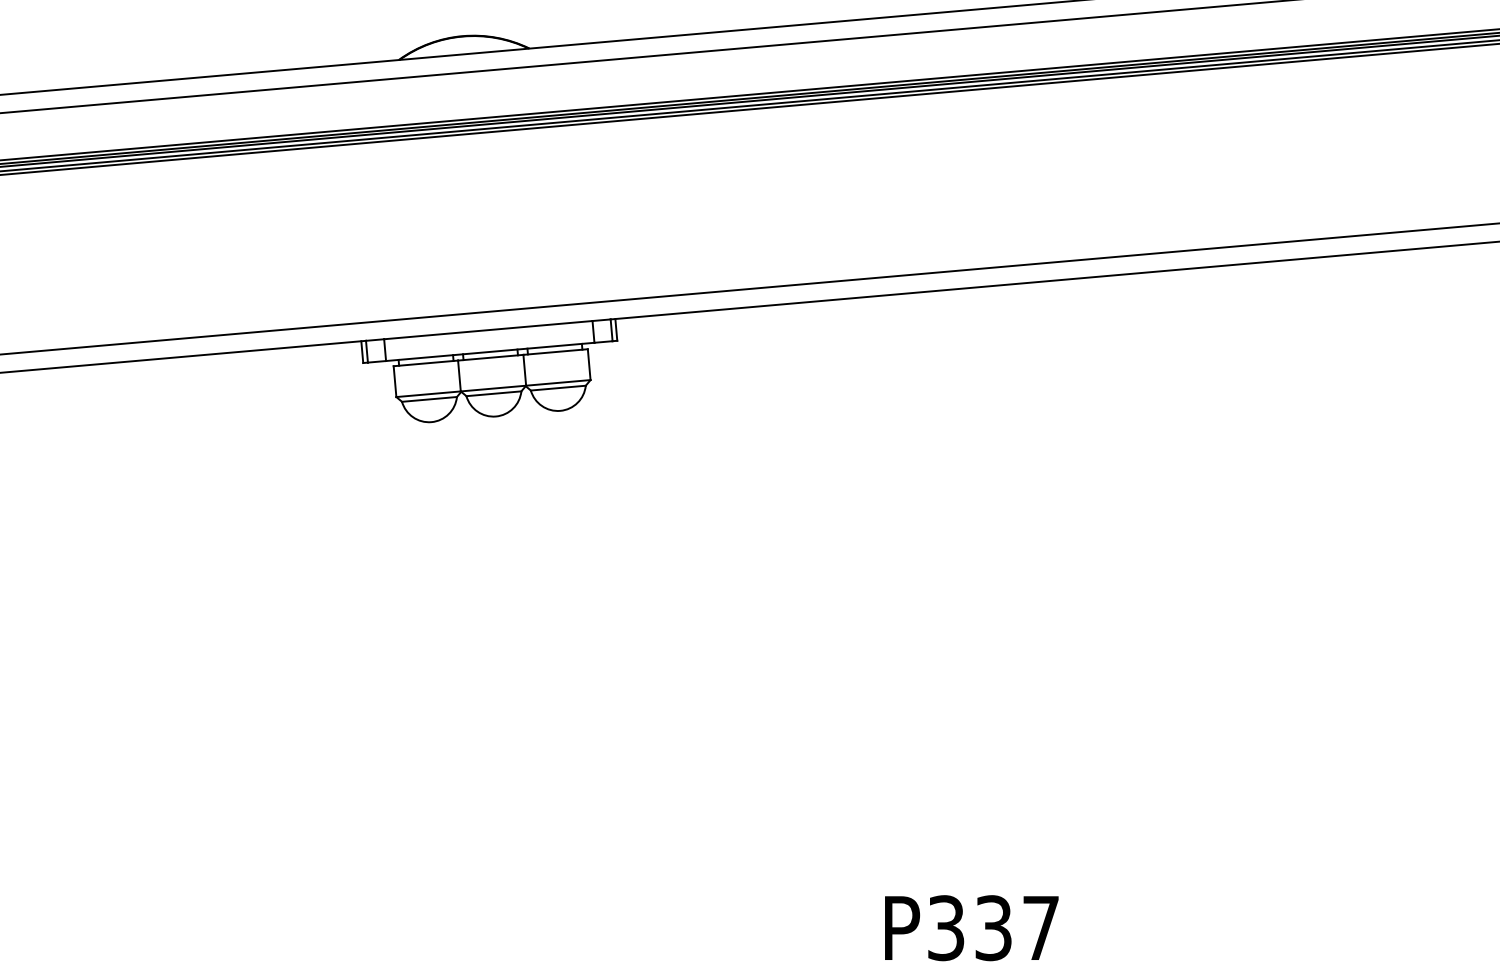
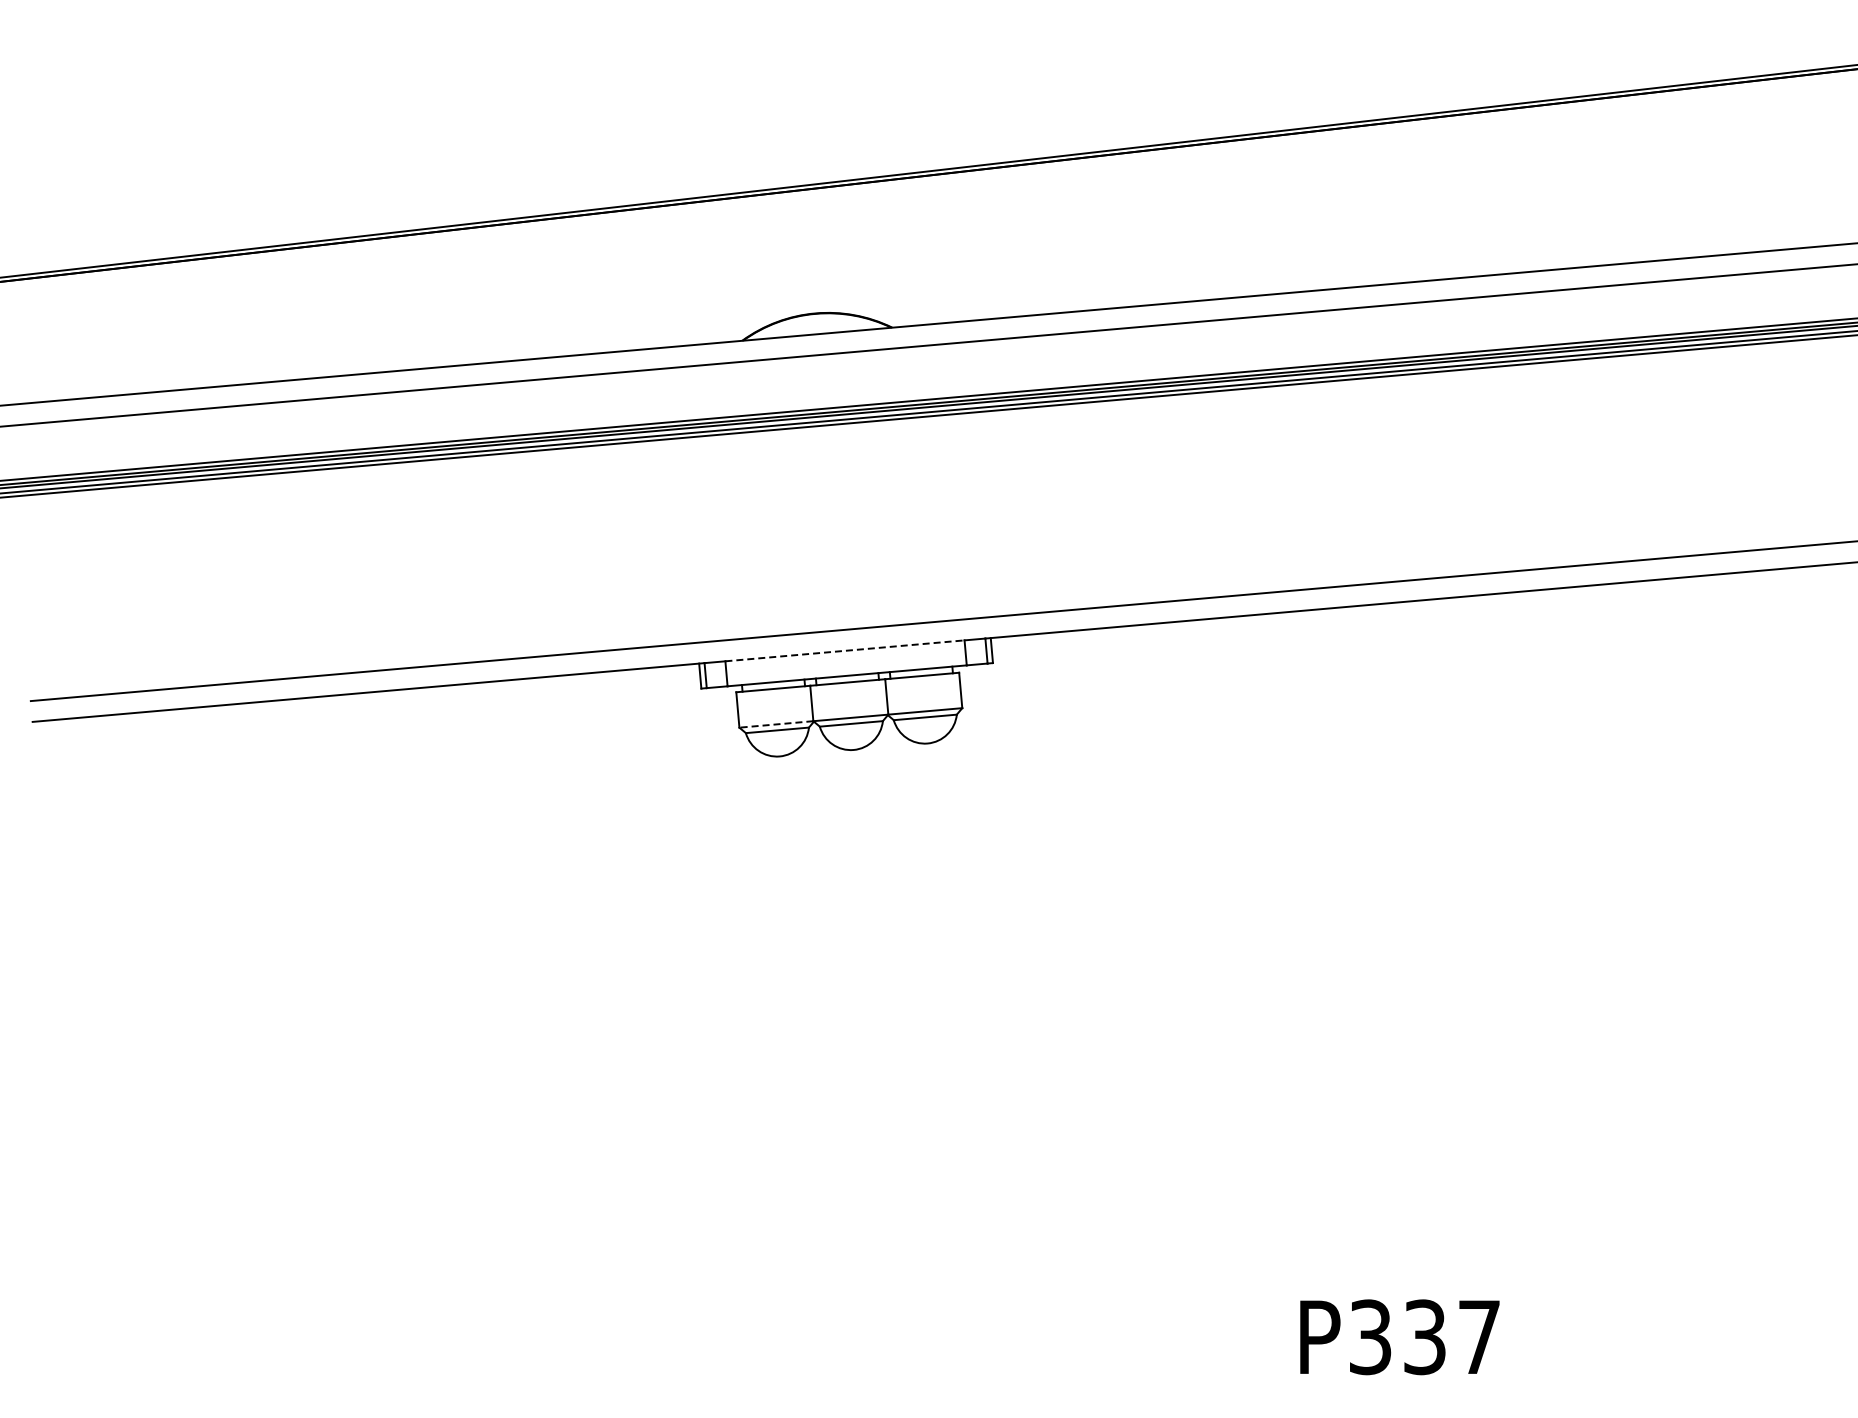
line: (488, 329) -> (845, 650), solid -> dashed
line: (427, 394) -> (775, 724), solid -> dashed

